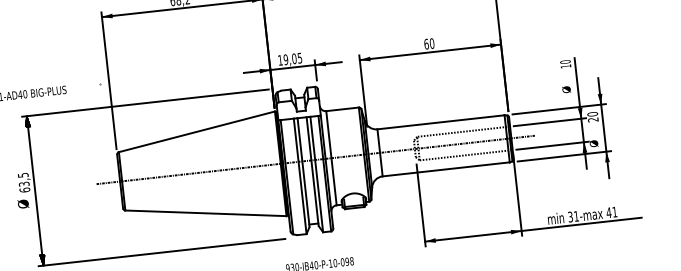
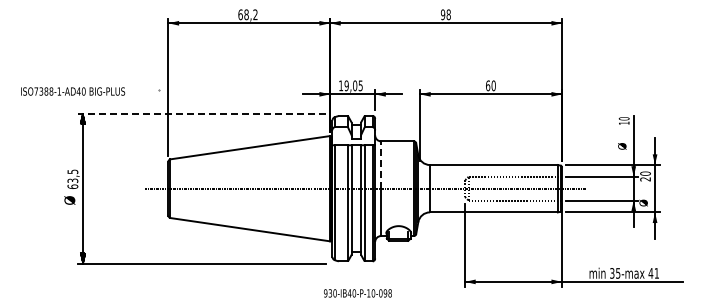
line: (144, 103) -> (201, 113), solid -> dashed
line: (329, 135) -> (381, 165), solid -> dashed
text: (576, 216) -> (618, 273), 31-max -> 35-max

